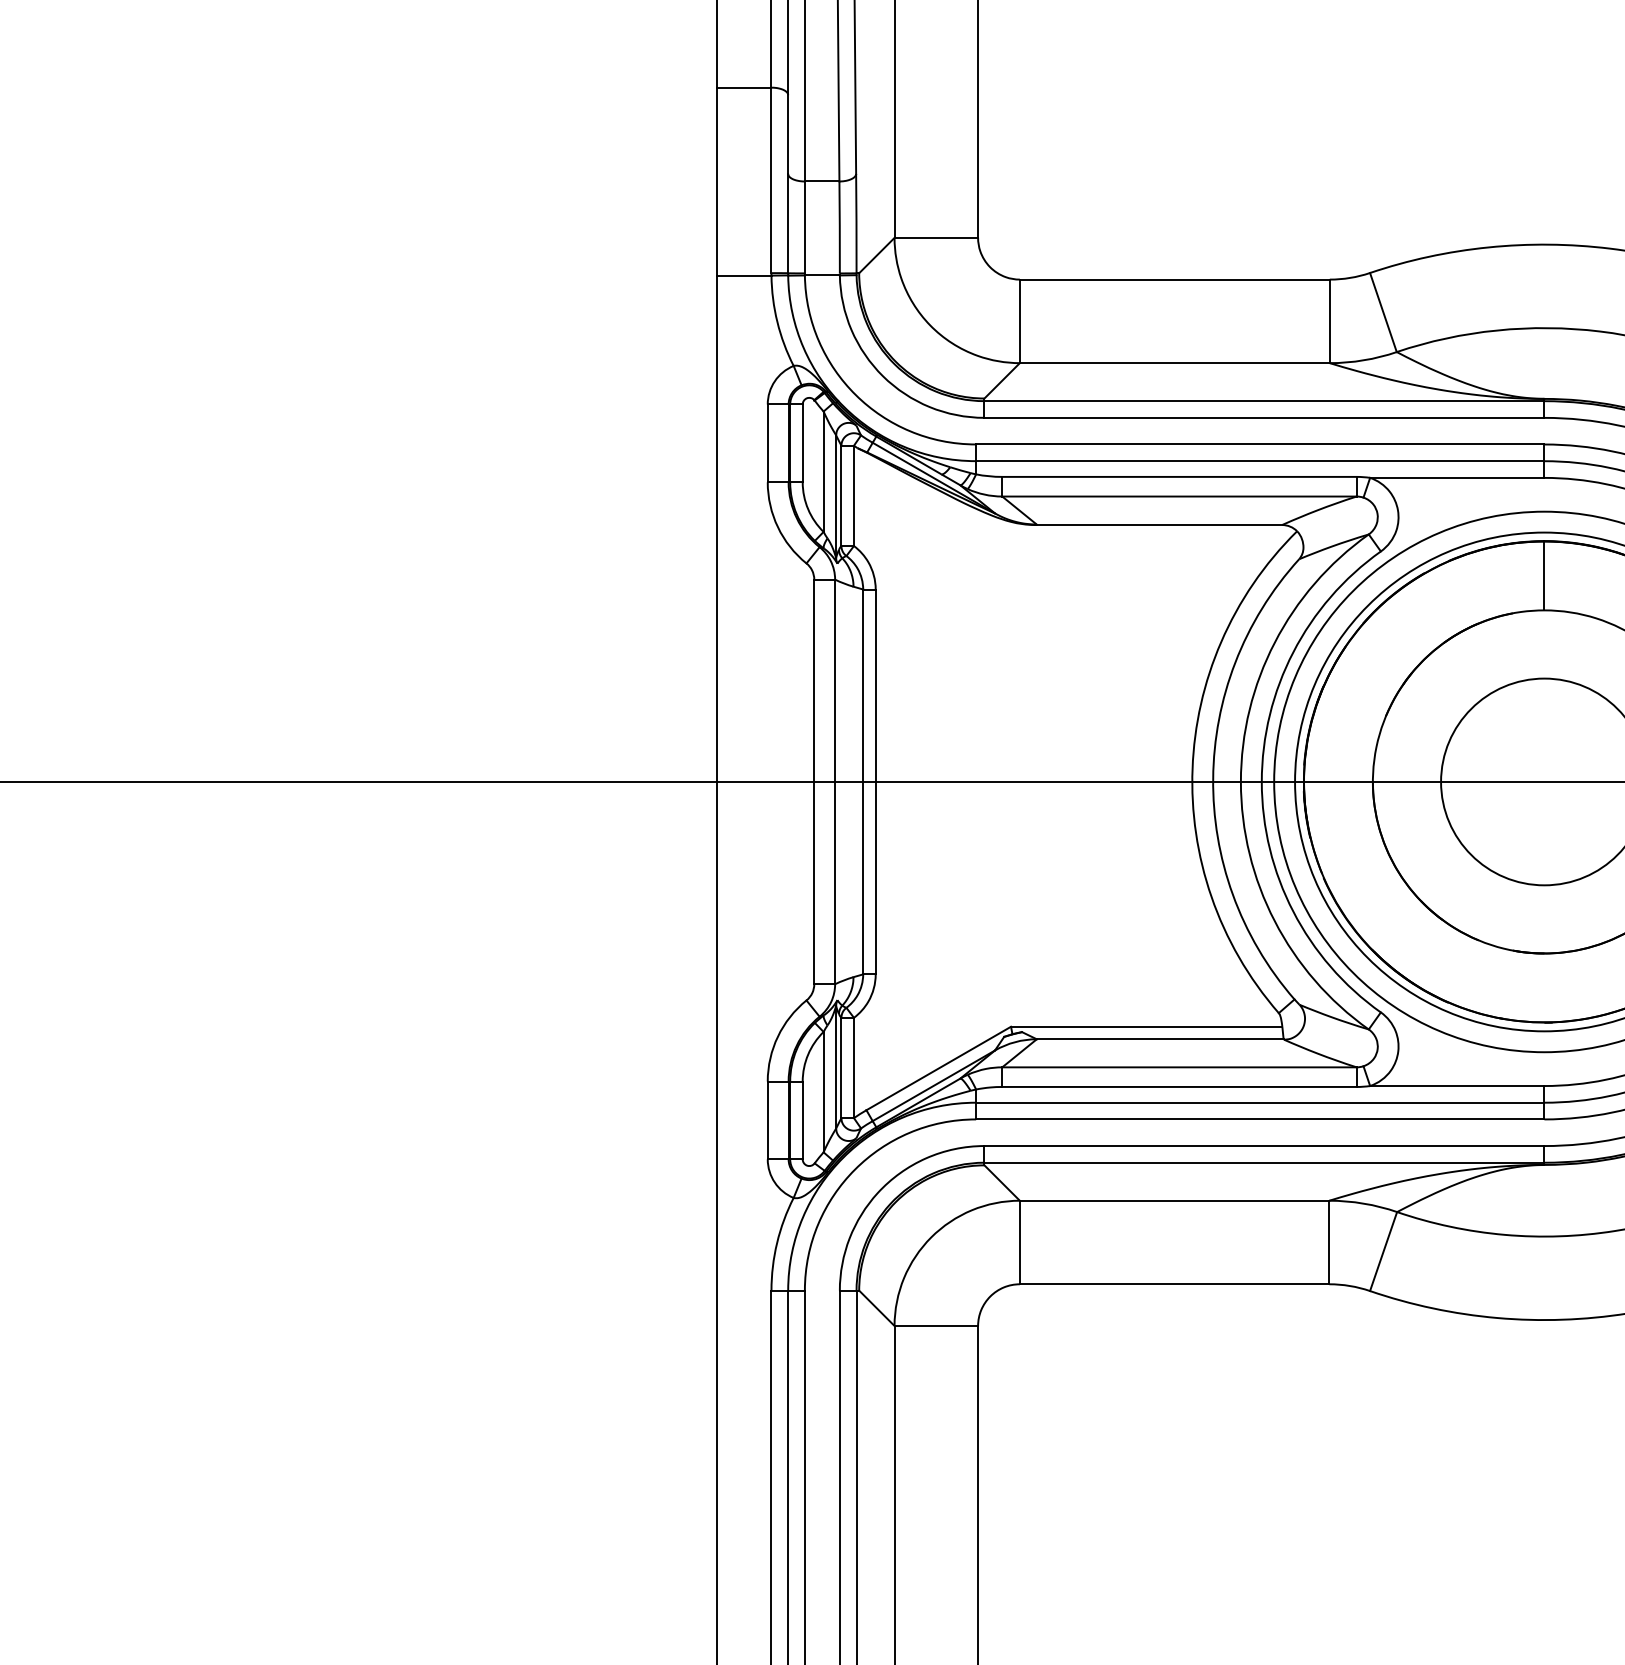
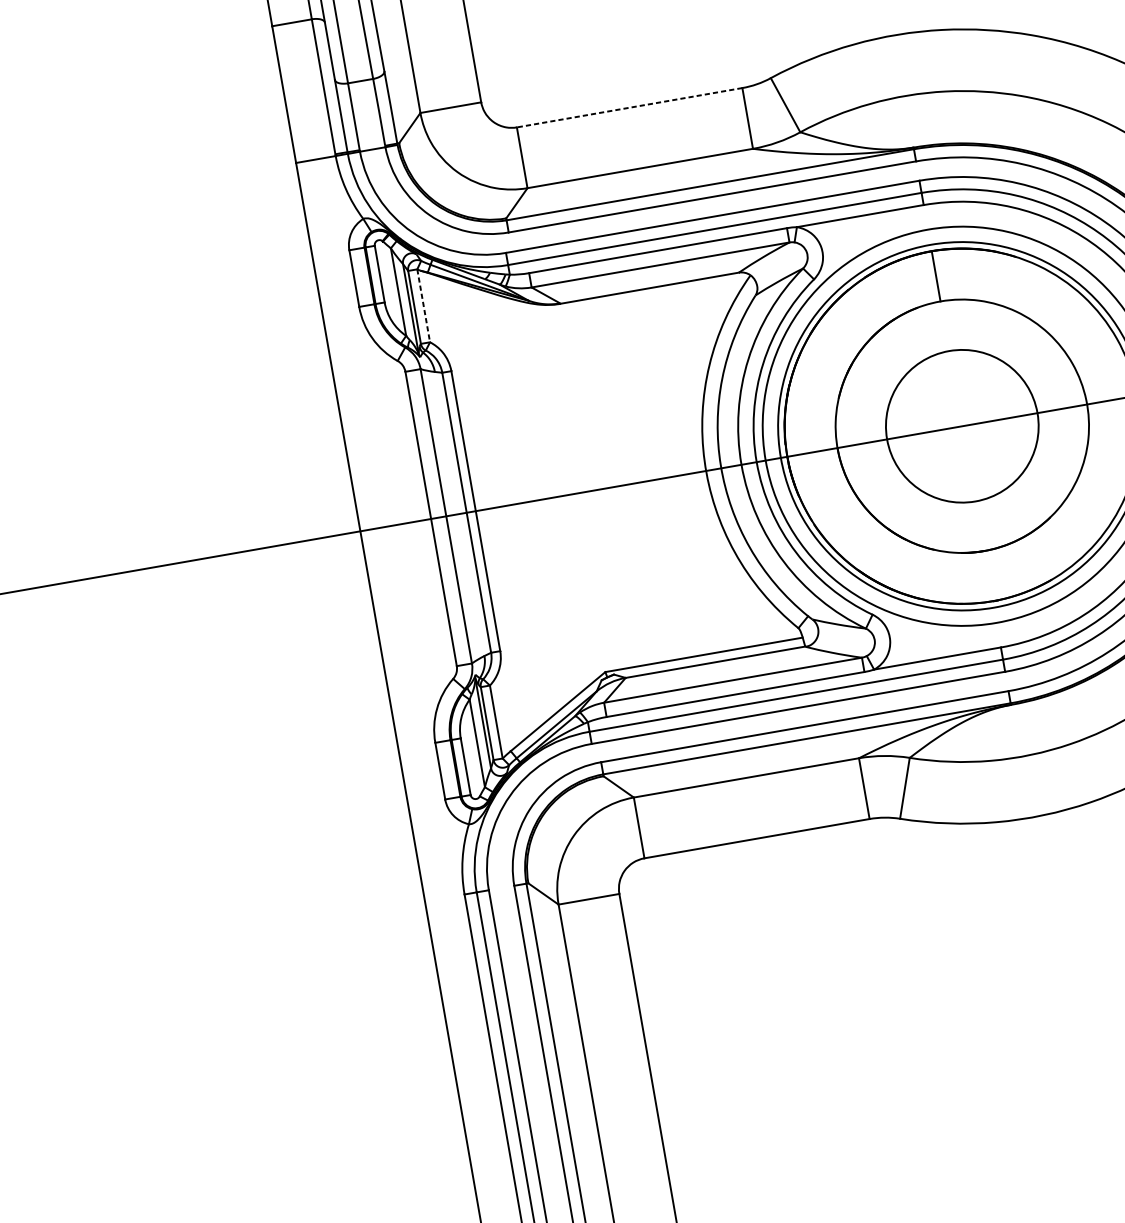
line: (1174, 279) -> (629, 107), solid -> dashed
line: (853, 496) -> (423, 306), solid -> dashed

